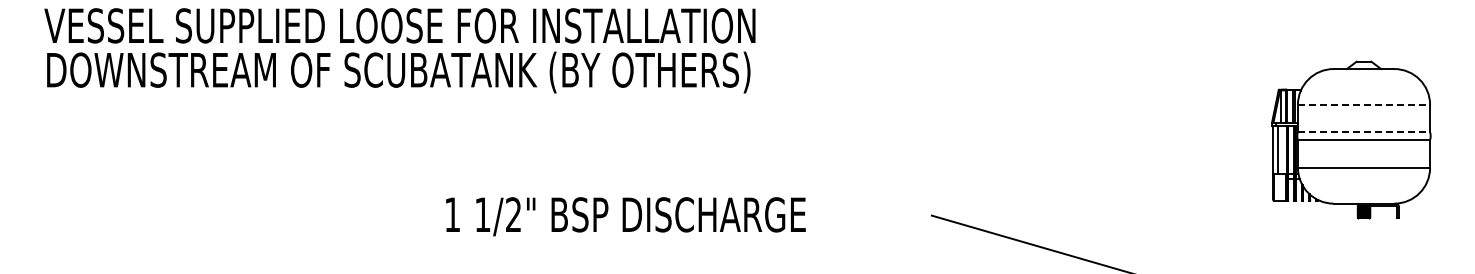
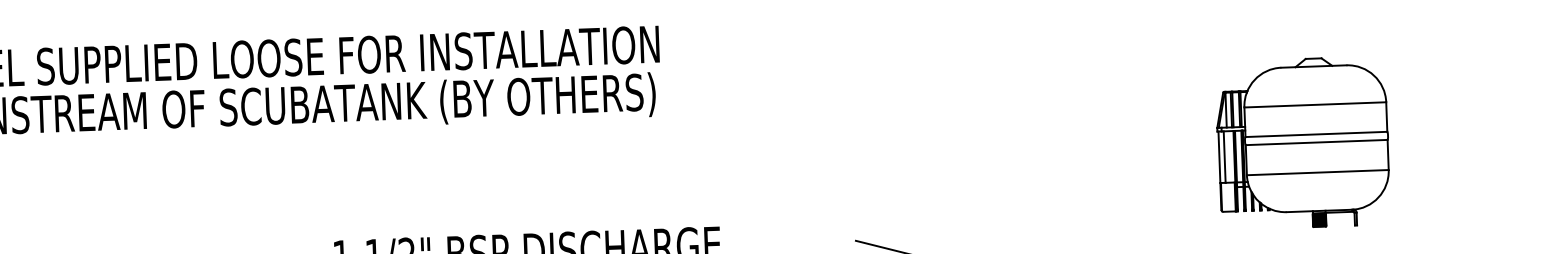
line: (1364, 104) -> (1315, 104), dashed -> solid
line: (1364, 132) -> (1316, 134), dashed -> solid

